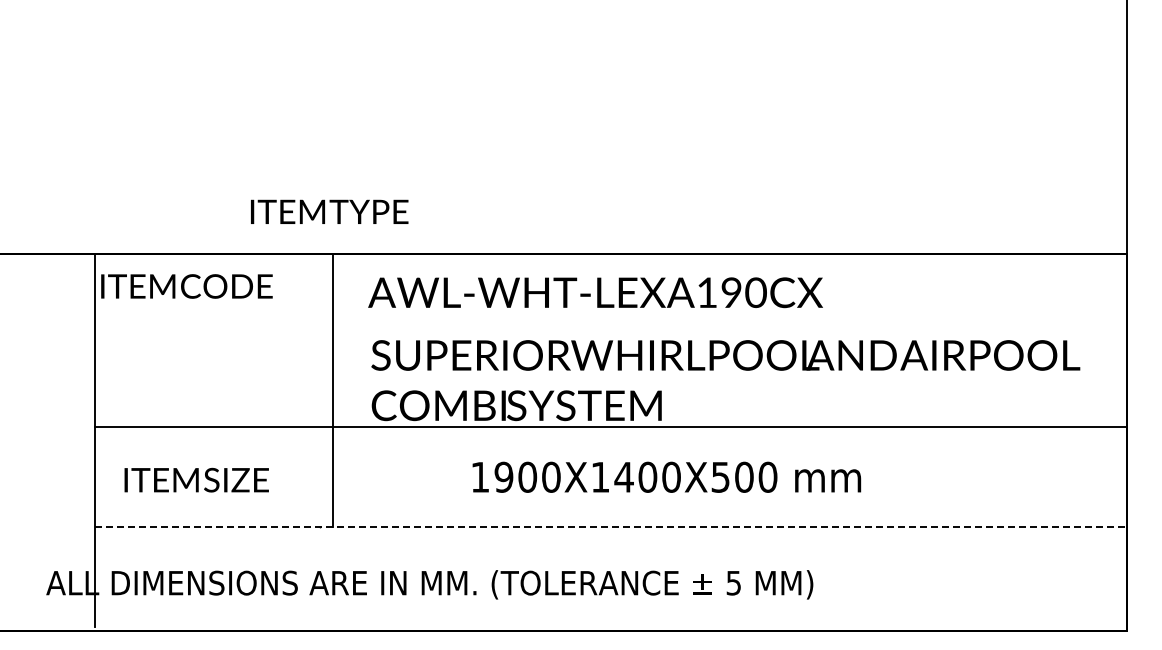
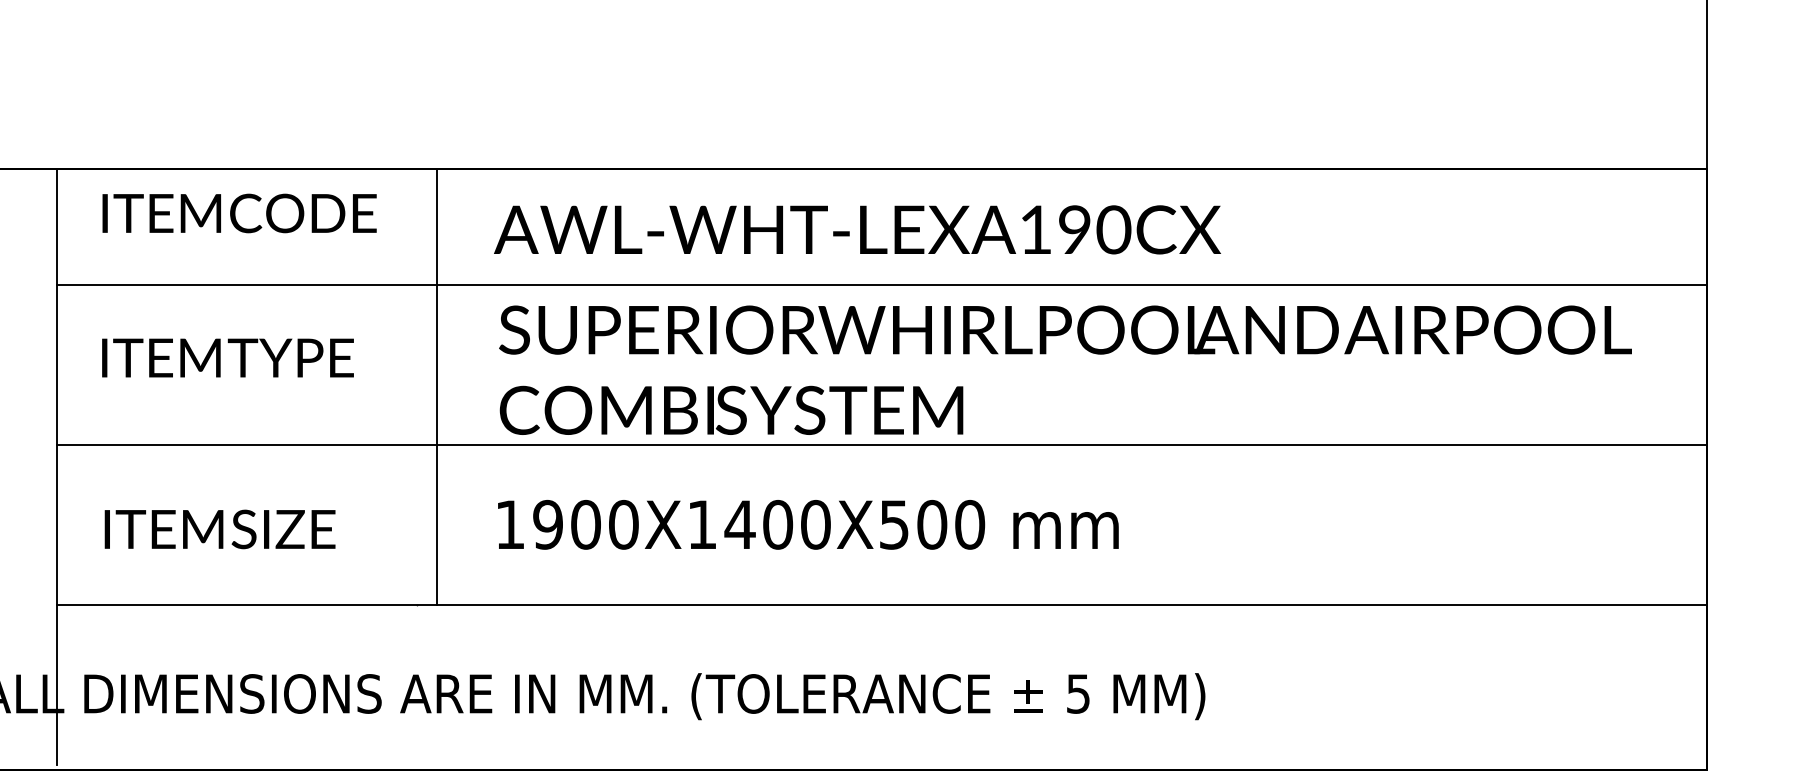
text: (329, 211) -> (227, 357), moved
text: (186, 286) -> (238, 213), moved
line: (610, 326) -> (881, 283), added
text: (666, 476) -> (807, 523), moved
line: (611, 527) -> (882, 605), dashed -> solid

